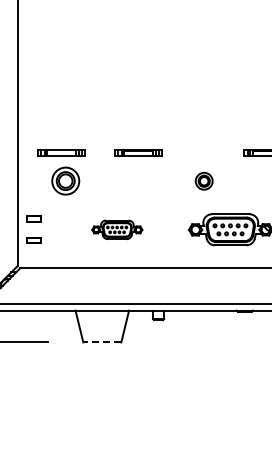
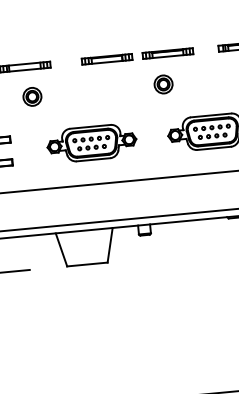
part: (195, 152) -> (167, 53), added
part: (203, 180) -> (162, 83), moved
part: (65, 181) -> (32, 97), size x0.62
part: (117, 229) -> (92, 142), size x1.67
line: (101, 342) -> (86, 264), dashed -> solid

